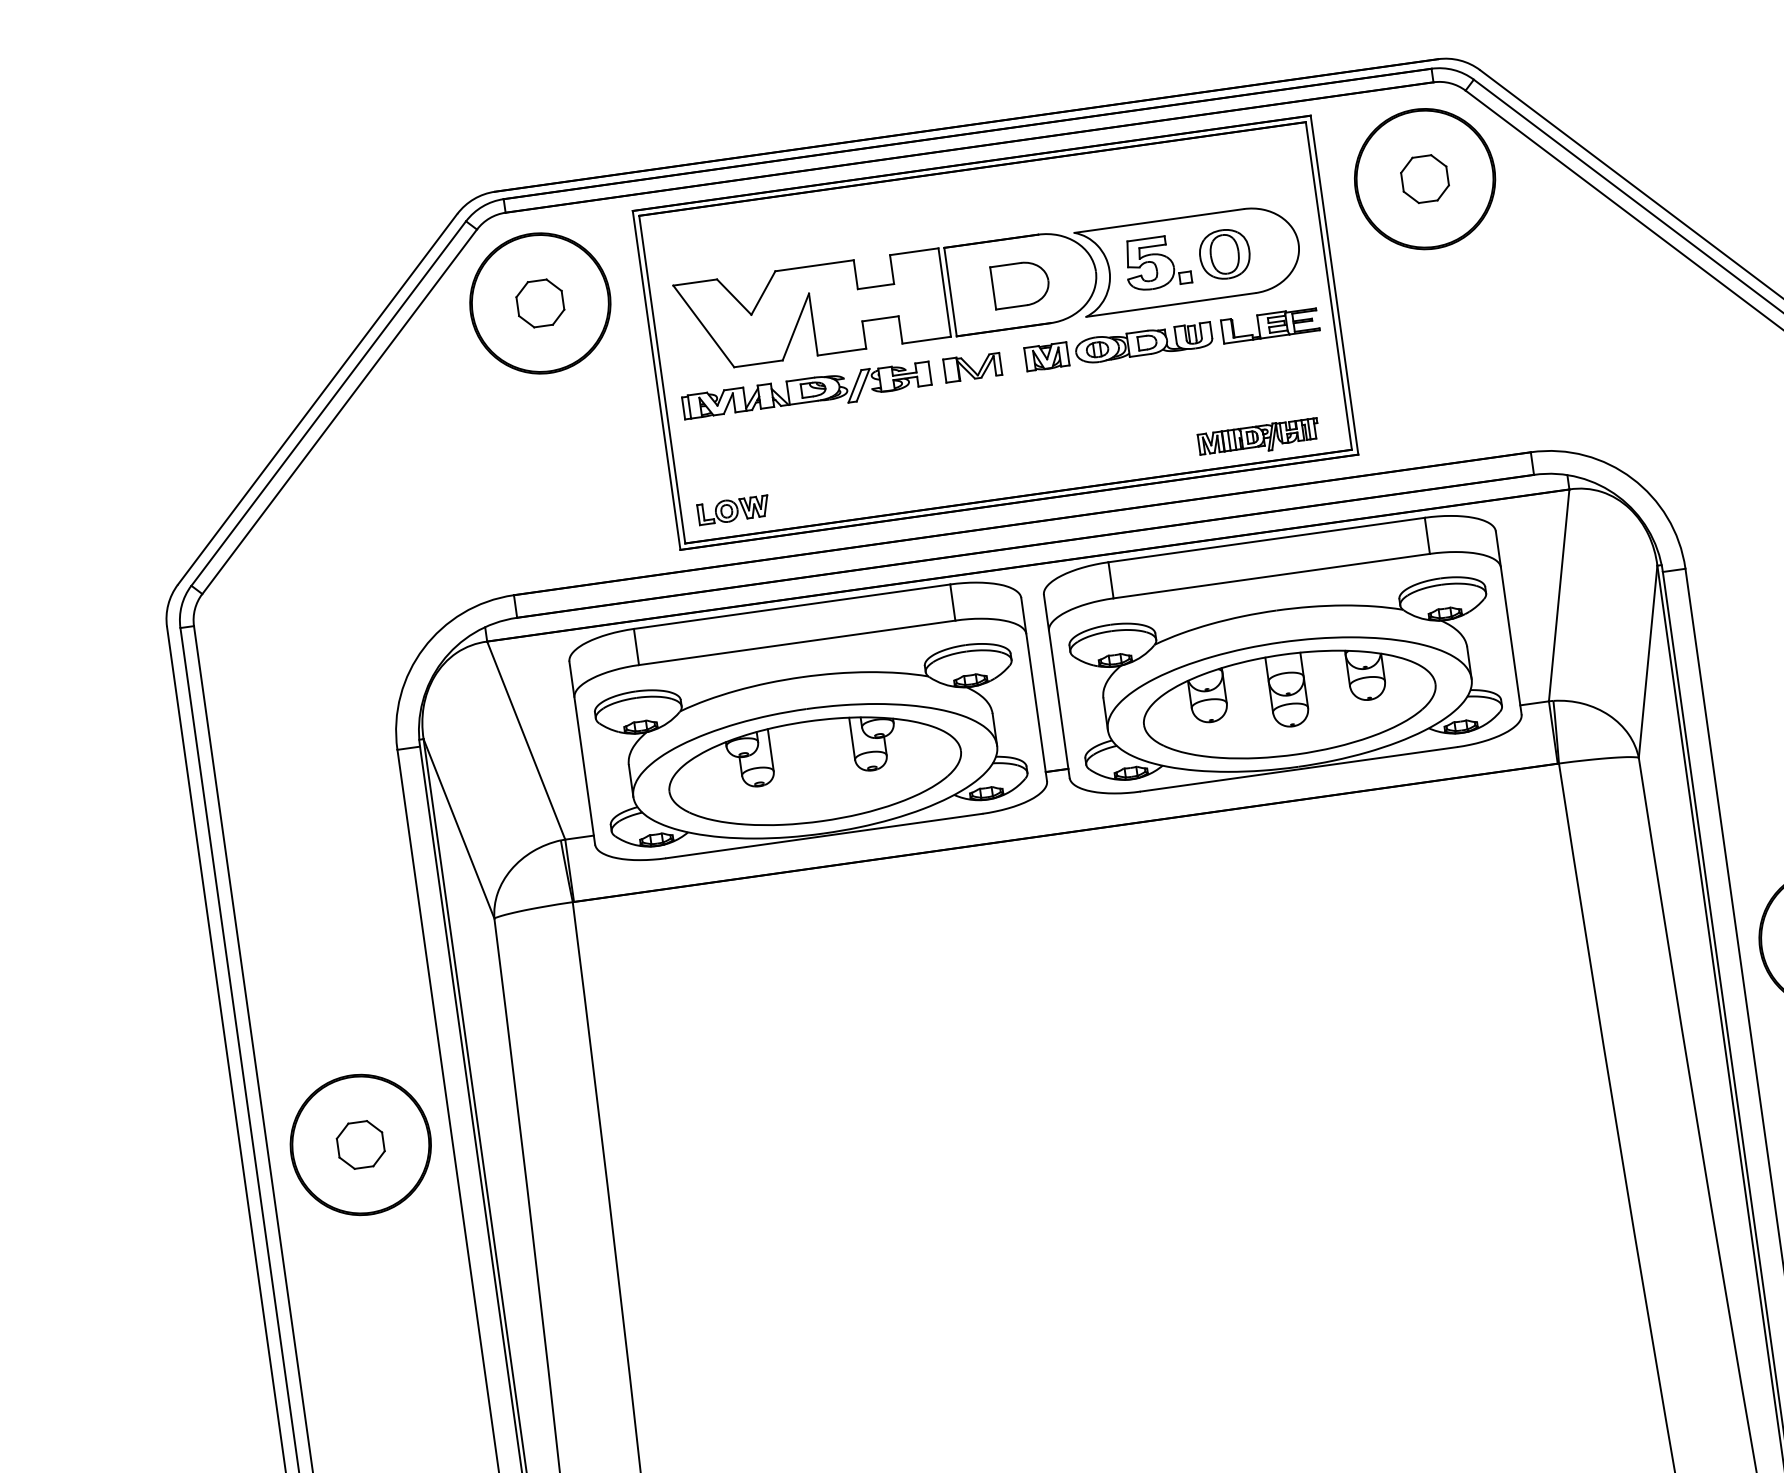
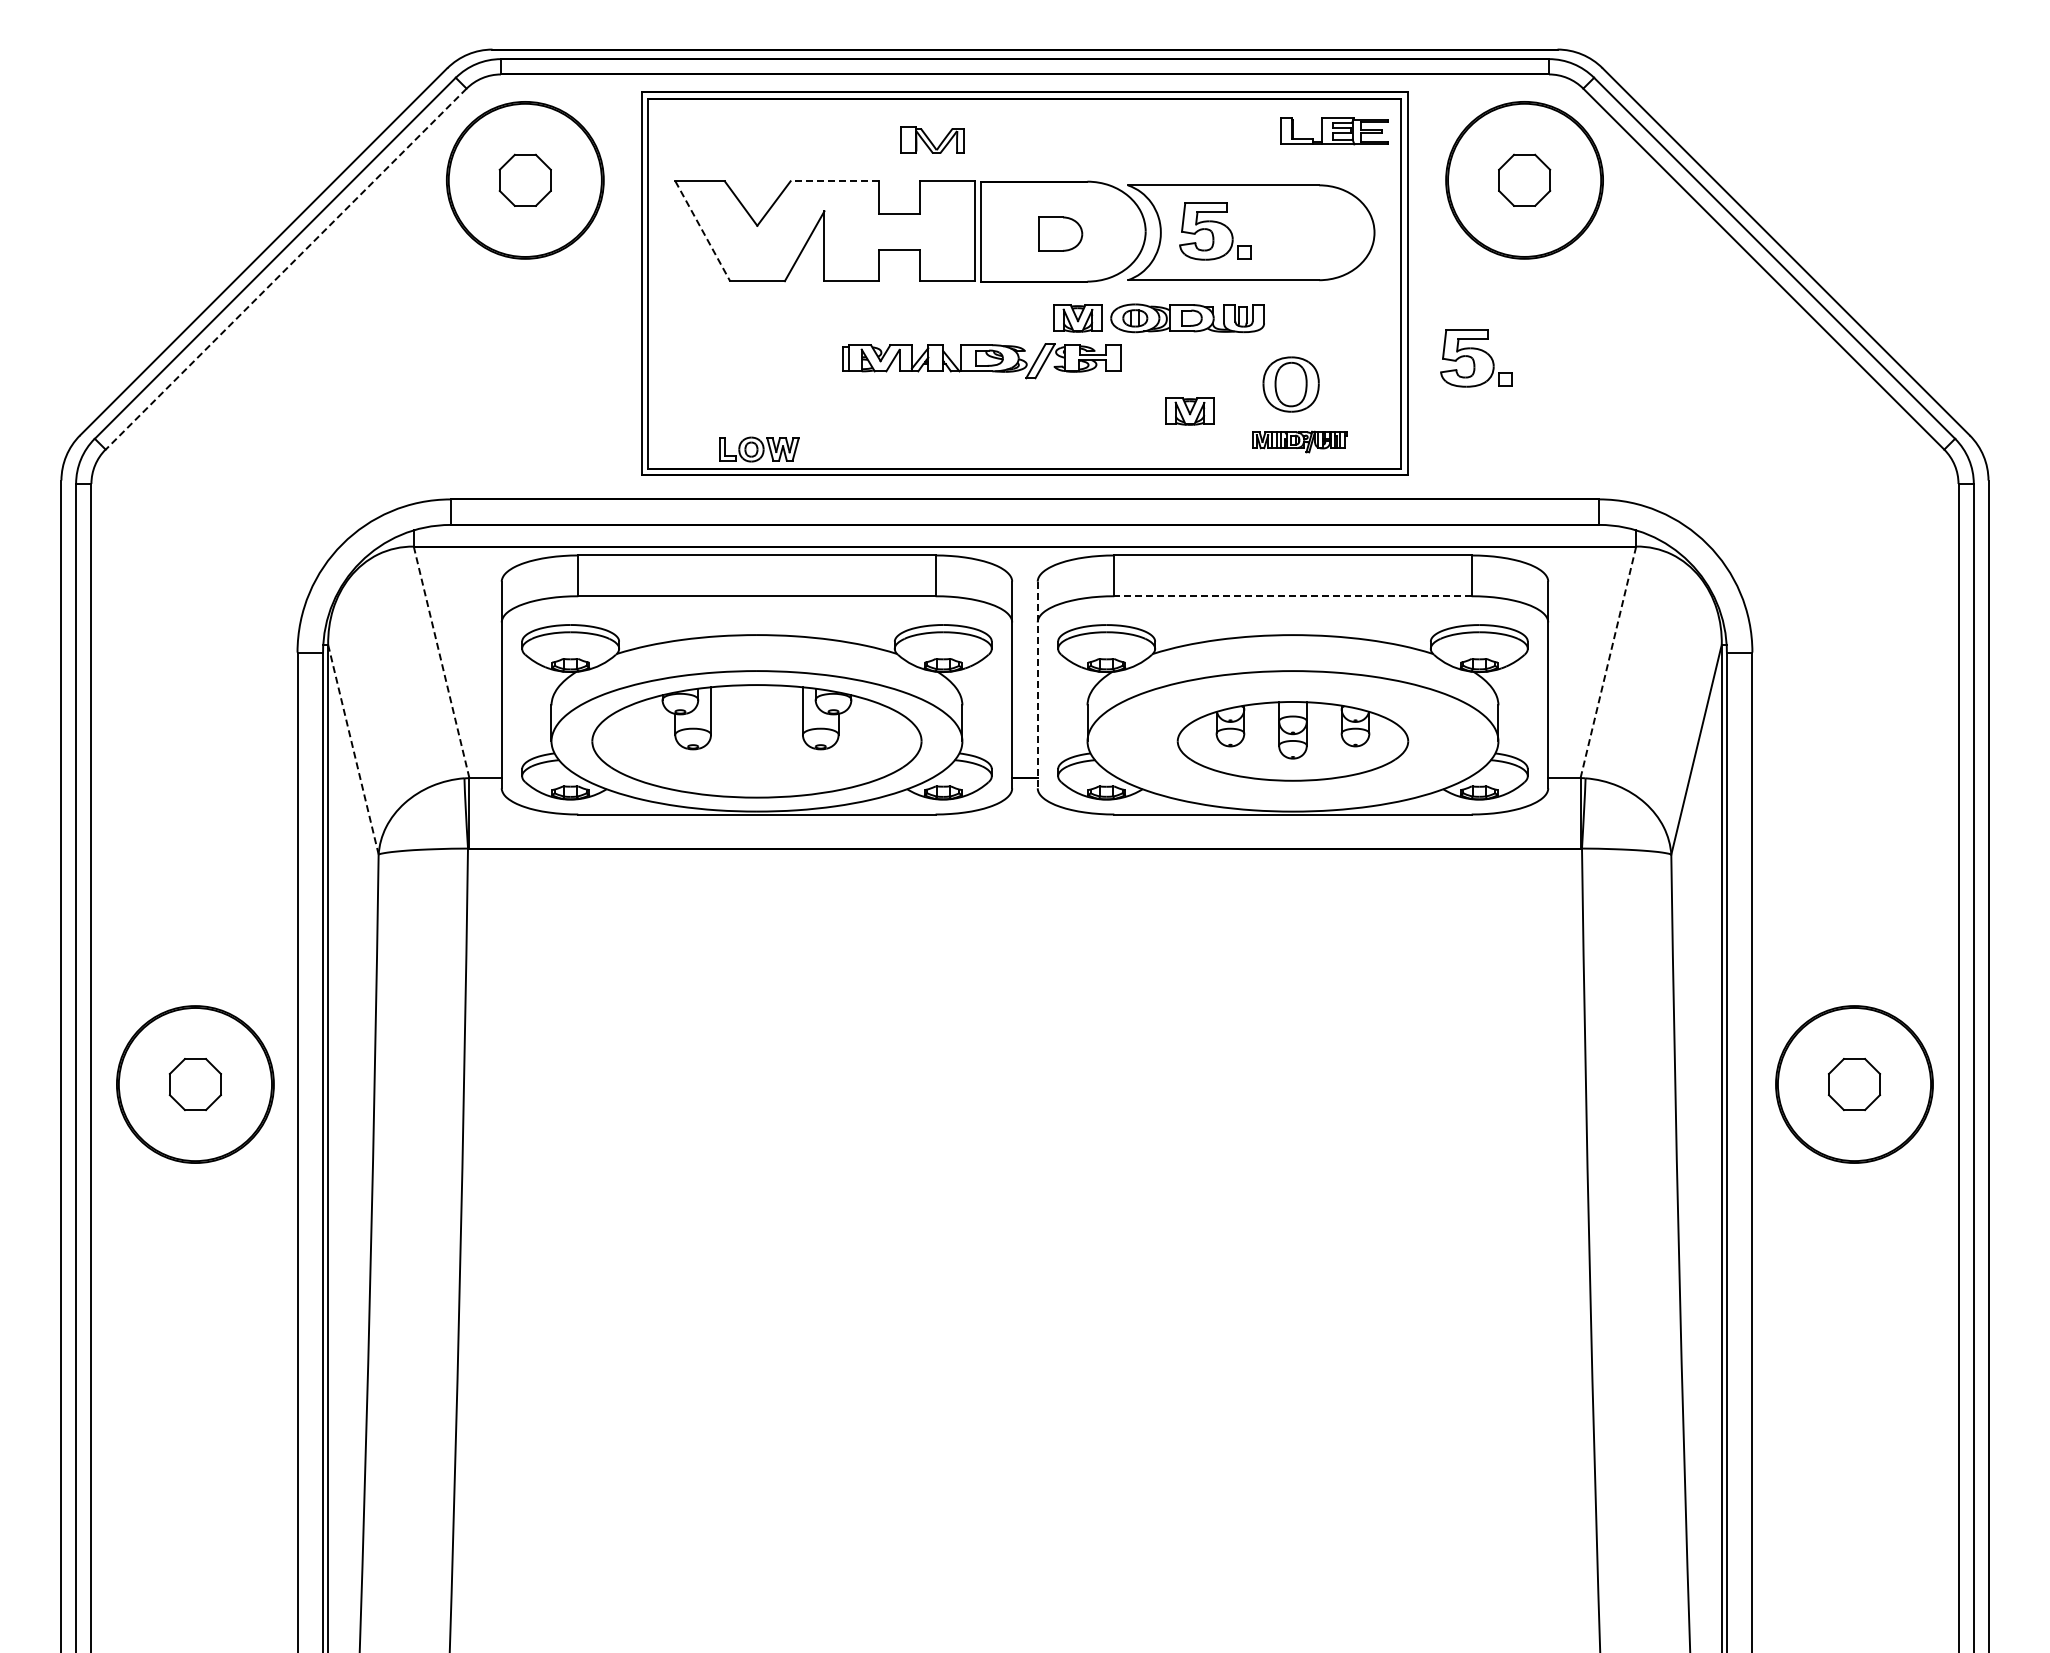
part: (1224, 254) -> (1290, 384), moved
line: (814, 266) -> (834, 181), solid -> dashed
part: (1020, 283) -> (1060, 233), size x0.7
part: (1270, 325) -> (1334, 131), moved
line: (703, 326) -> (702, 231), solid -> dashed
part: (1404, 342) -> (1476, 358), added
part: (972, 366) -> (932, 139), moved
part: (806, 393) -> (981, 361), moved
line: (339, 412) -> (285, 269), solid -> dashed
part: (1157, 425) -> (1189, 411), added
part: (1258, 438) -> (1299, 441), size x0.7
part: (733, 510) -> (759, 449), moved
line: (1271, 576) -> (1292, 596), solid -> dashed
line: (1559, 594) -> (1608, 661), solid -> dashed
line: (1056, 686) -> (1037, 685), solid -> dashed
part: (1289, 704) -> (1292, 741), size x0.7
line: (526, 740) -> (441, 662), solid -> dashed
line: (459, 828) -> (353, 749), solid -> dashed

